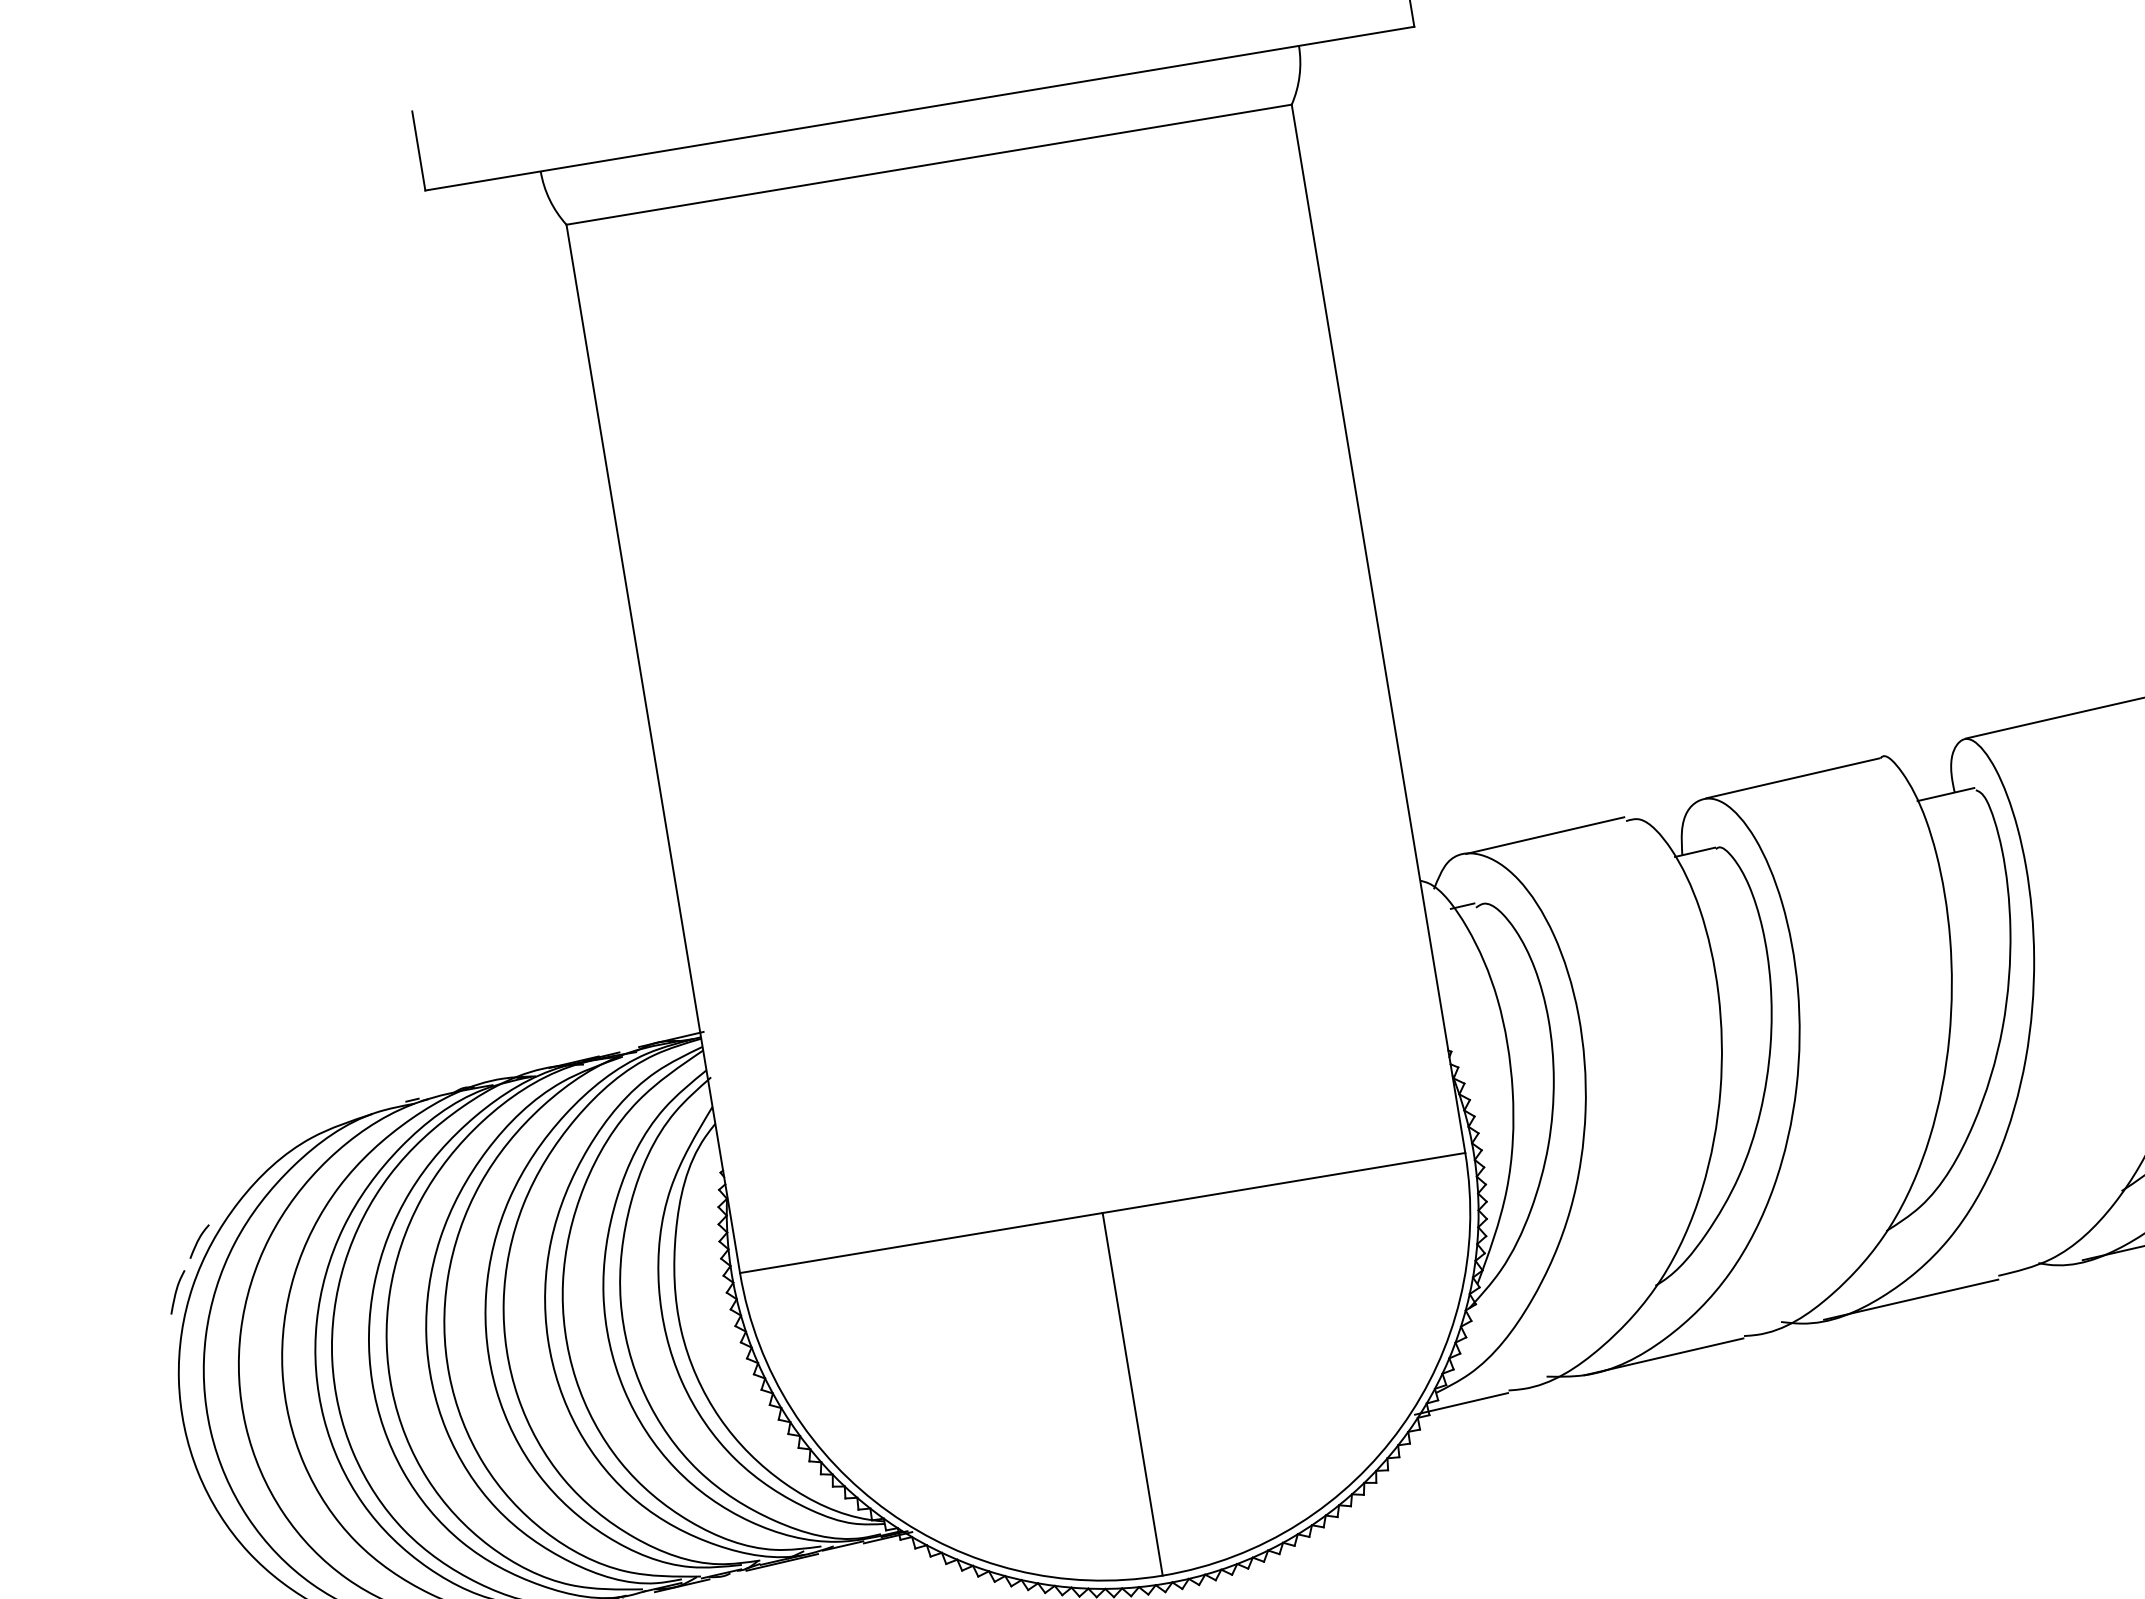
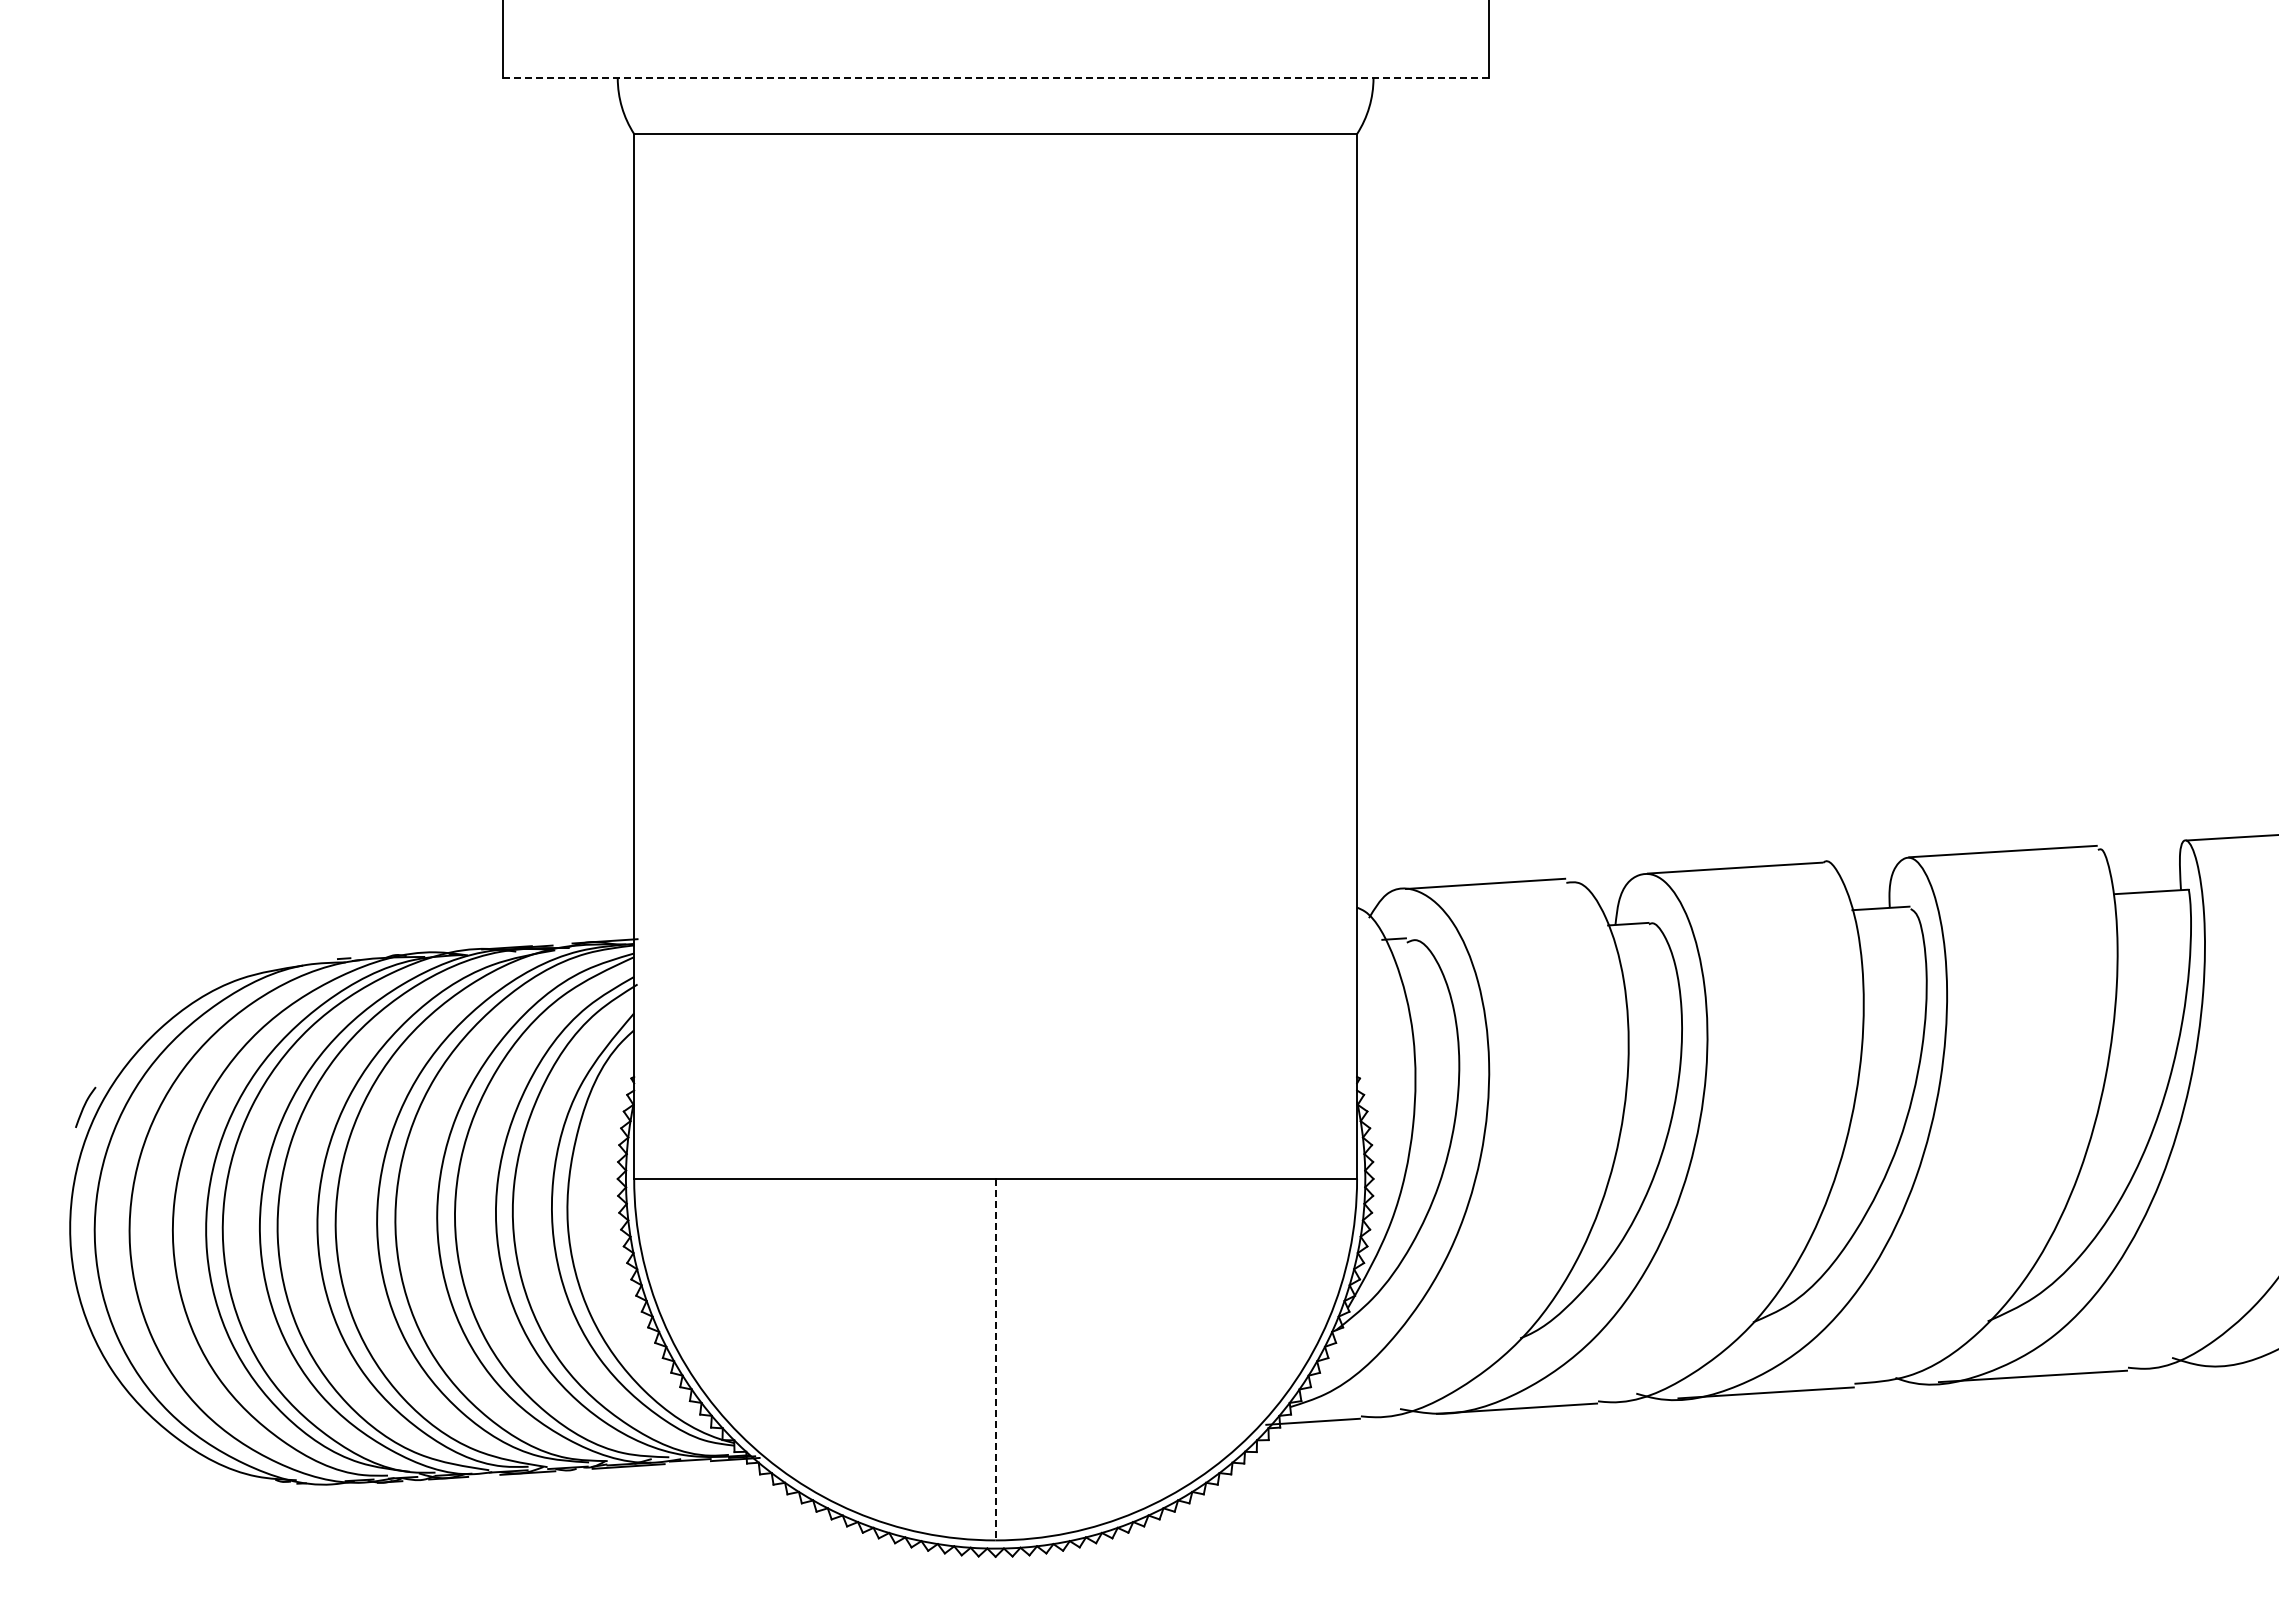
line: (919, 108) -> (995, 78), solid -> dashed
curve: (198, 1240) -> (114, 1060), removed
line: (1132, 1394) -> (995, 1359), solid -> dashed

